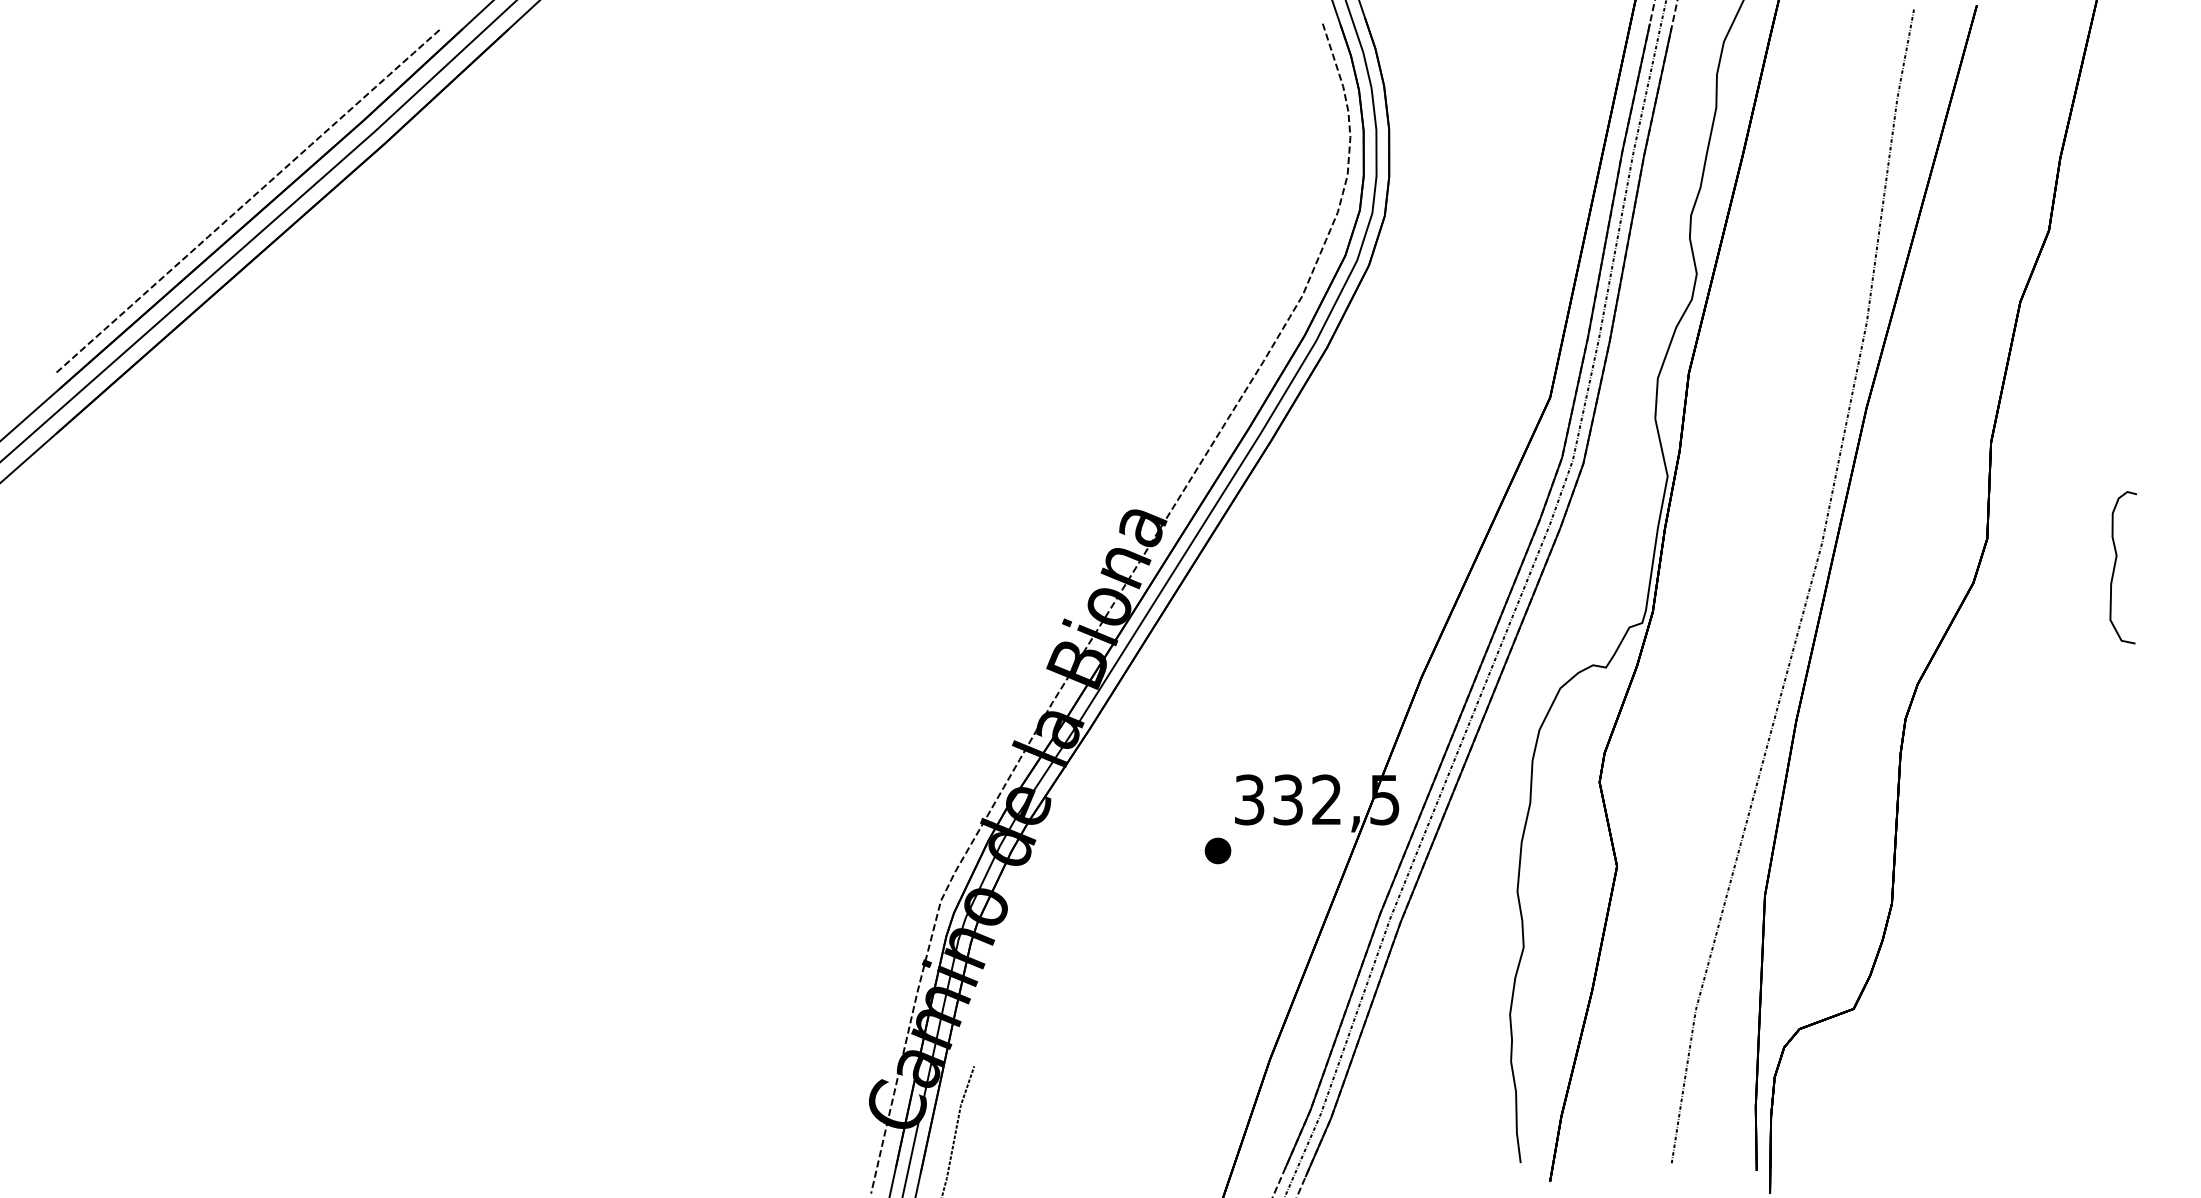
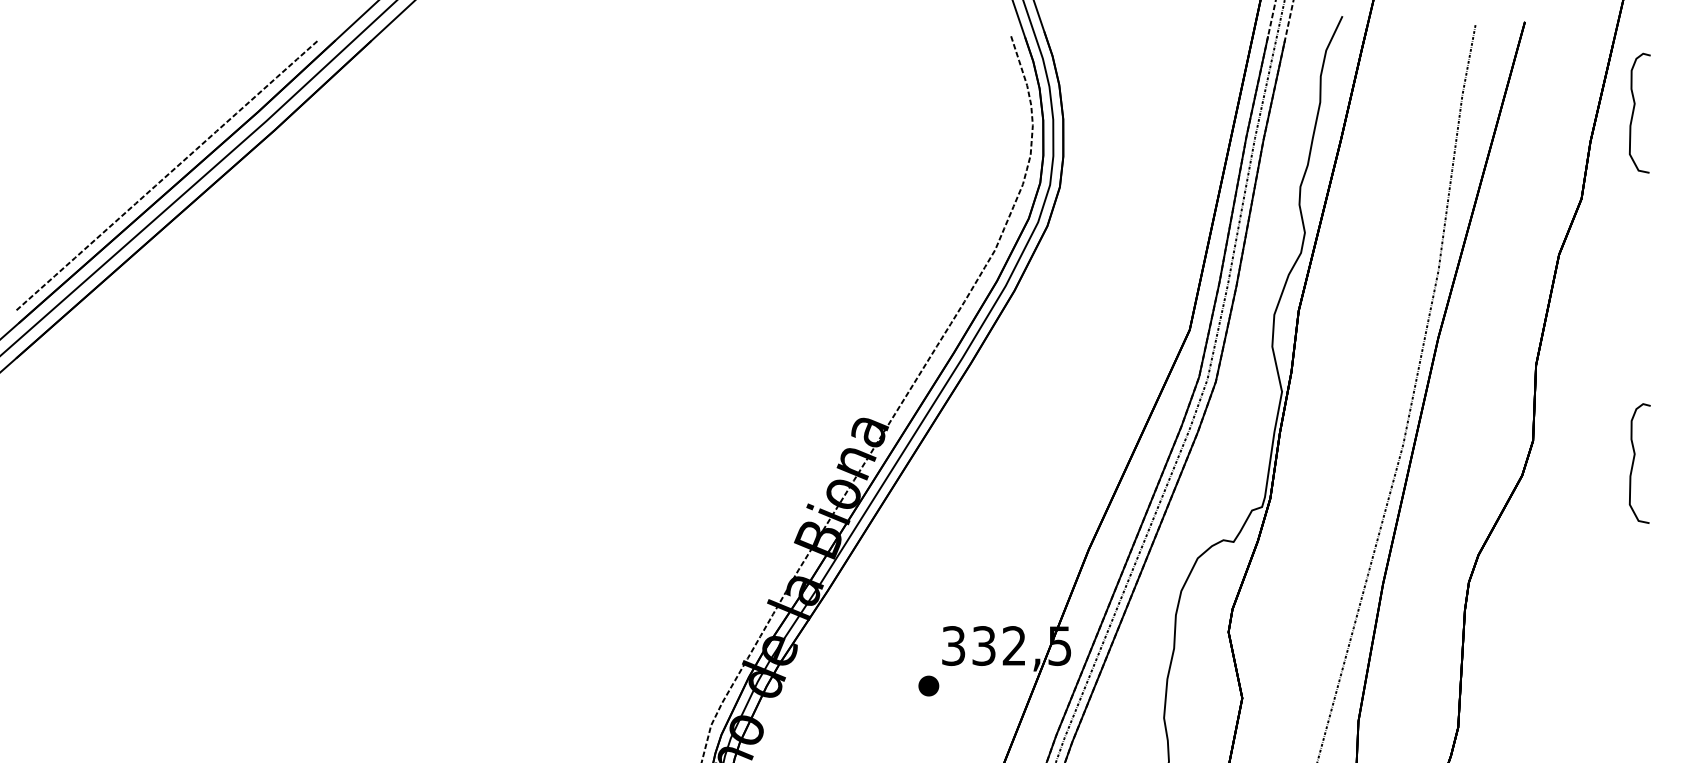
curve: (2115, 121) -> (1633, 113), added

